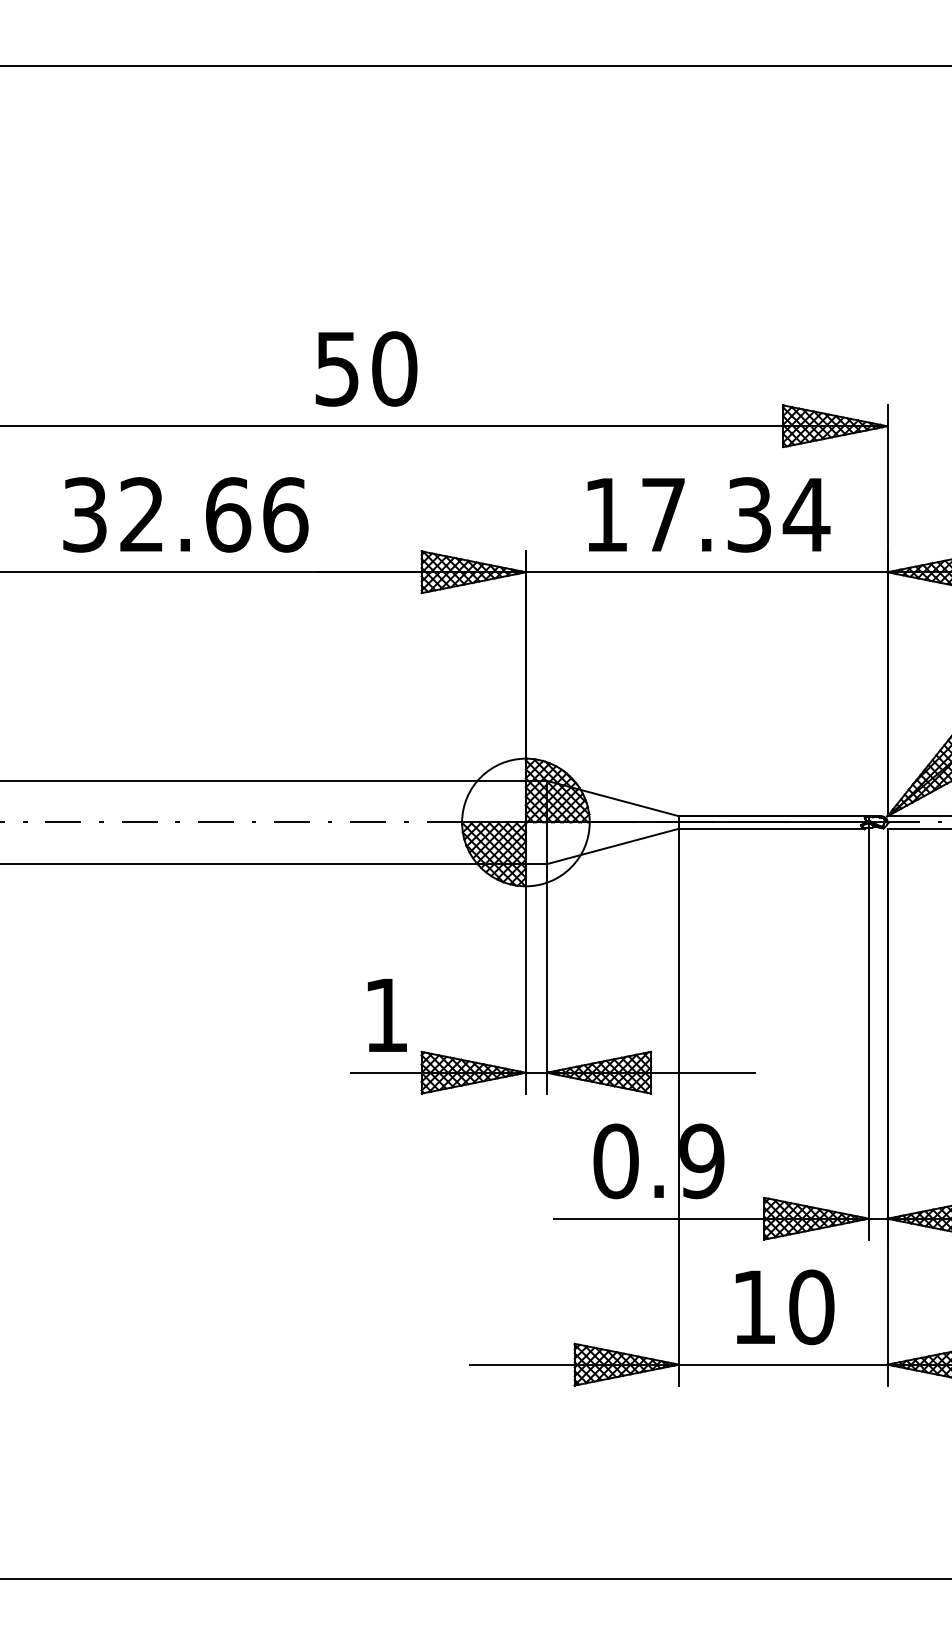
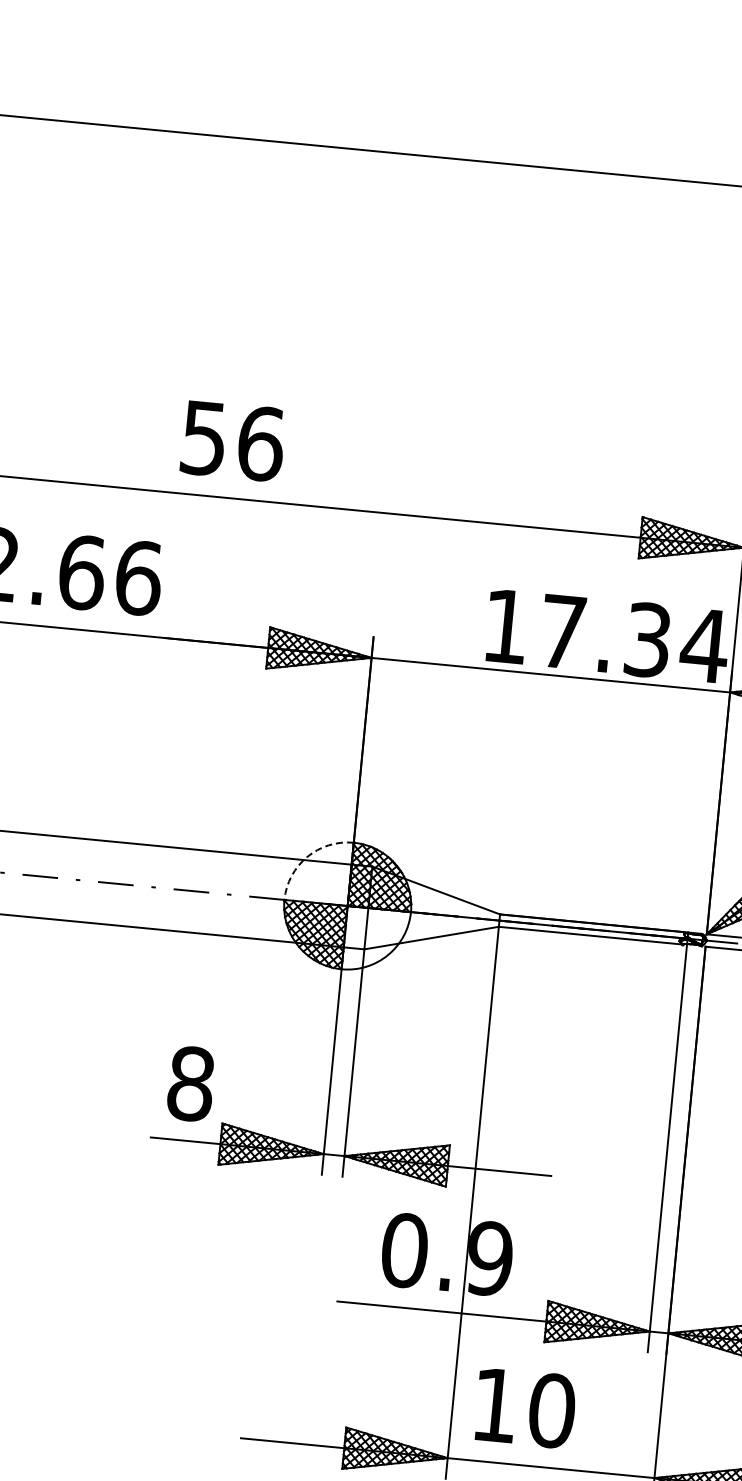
text: (394, 368) -> (260, 443), 50 -> 56
text: (708, 514) -> (607, 635), moved
arc: (480, 777) -> (306, 857), solid -> dashed
text: (386, 1015) -> (191, 1084), 1 -> 8
text: (784, 1307) -> (525, 1408), moved

